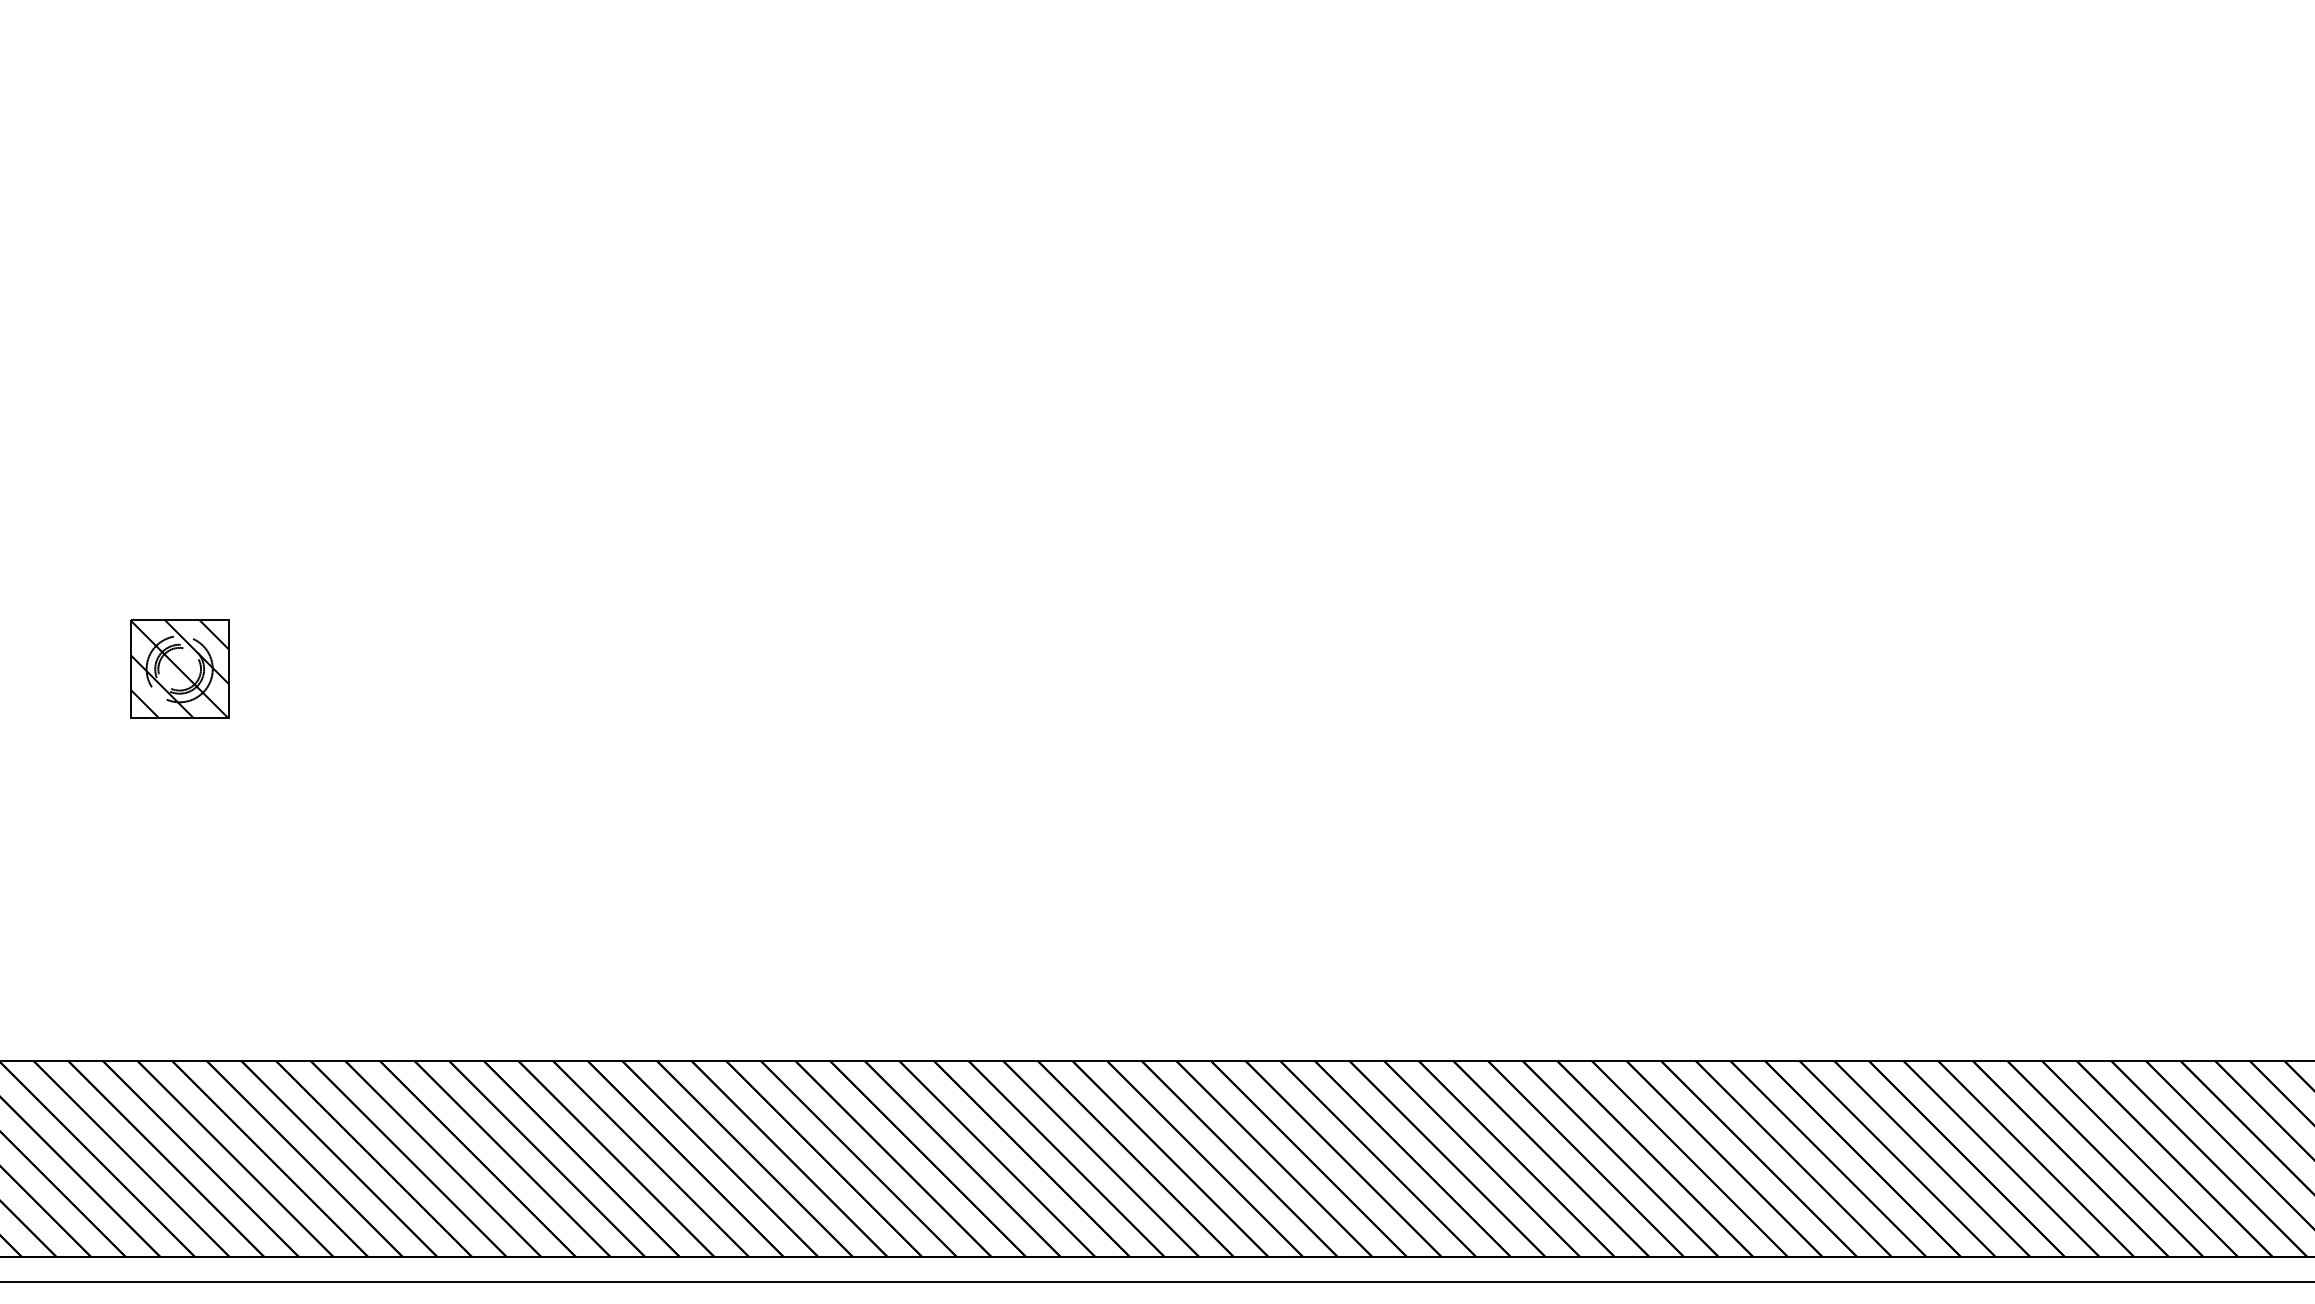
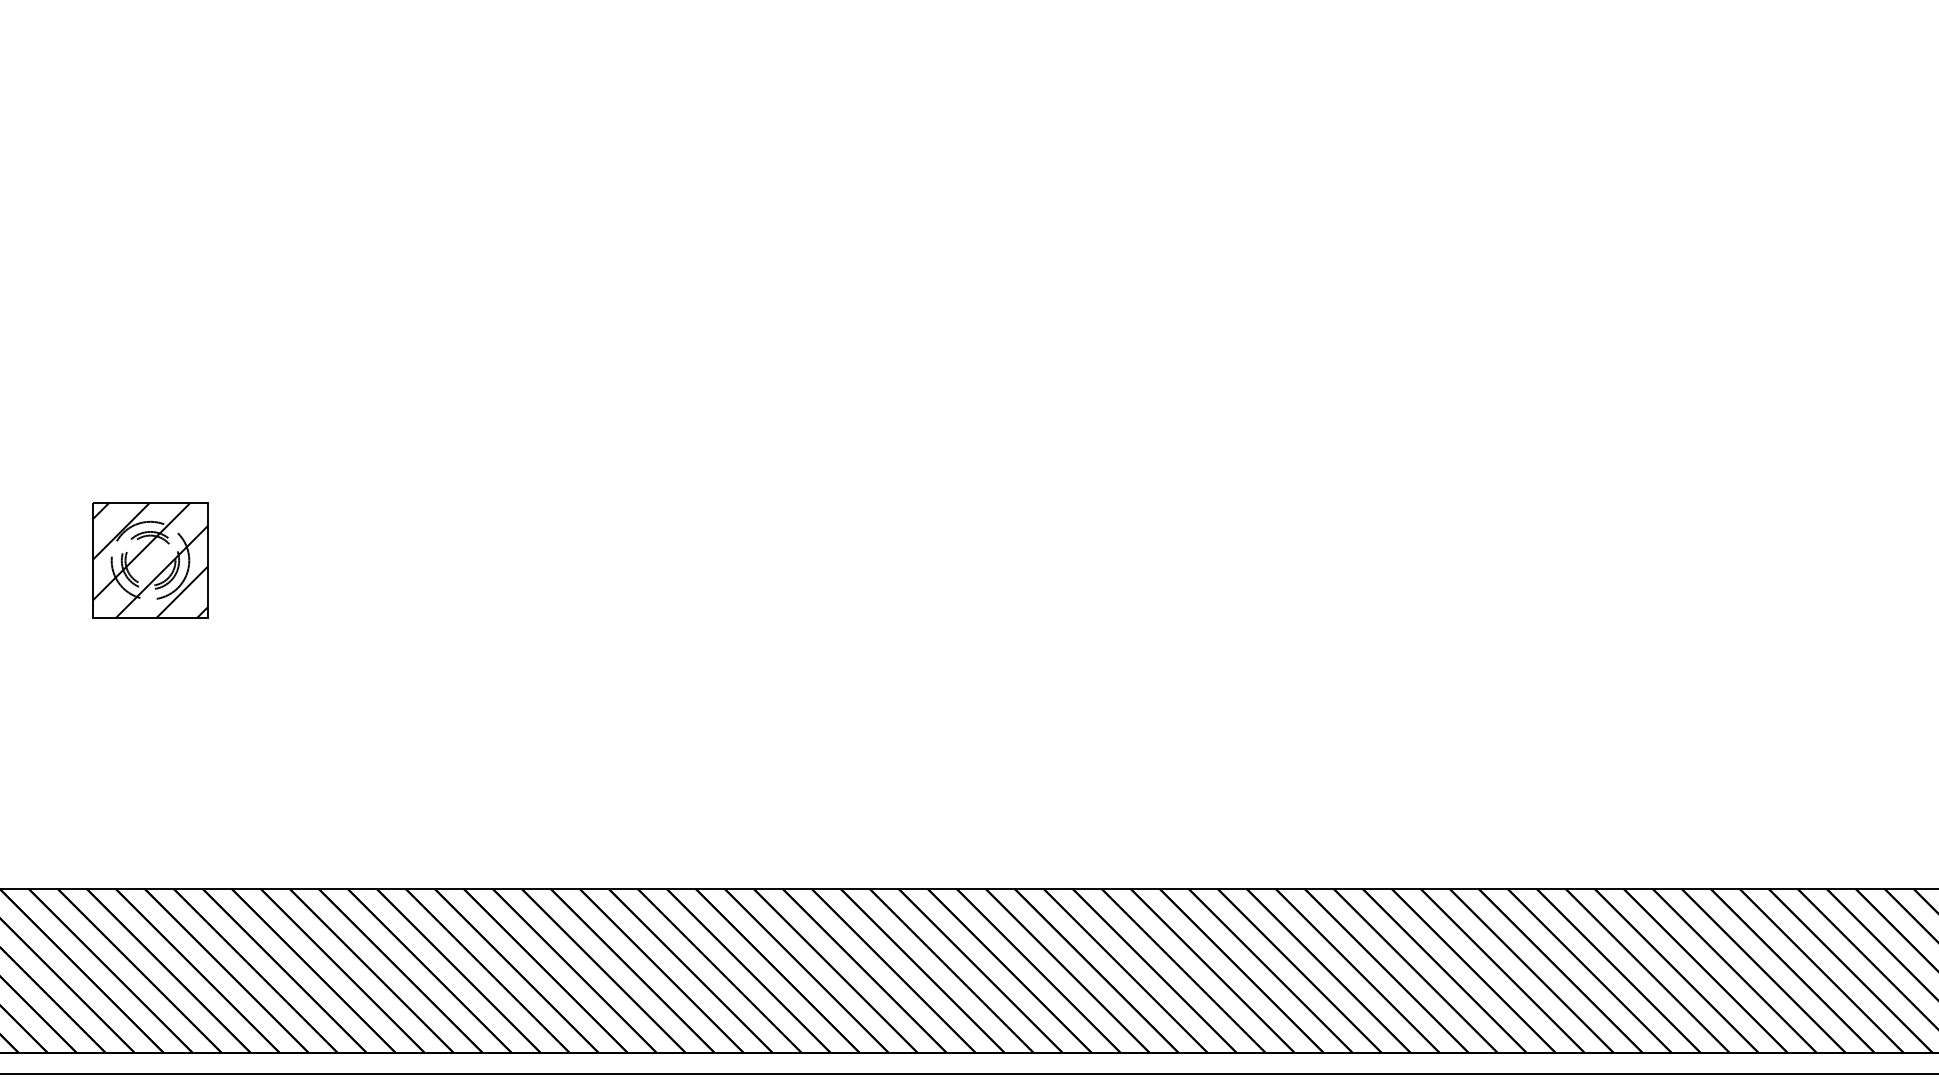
part: (179, 668) -> (150, 559), size x1.4

